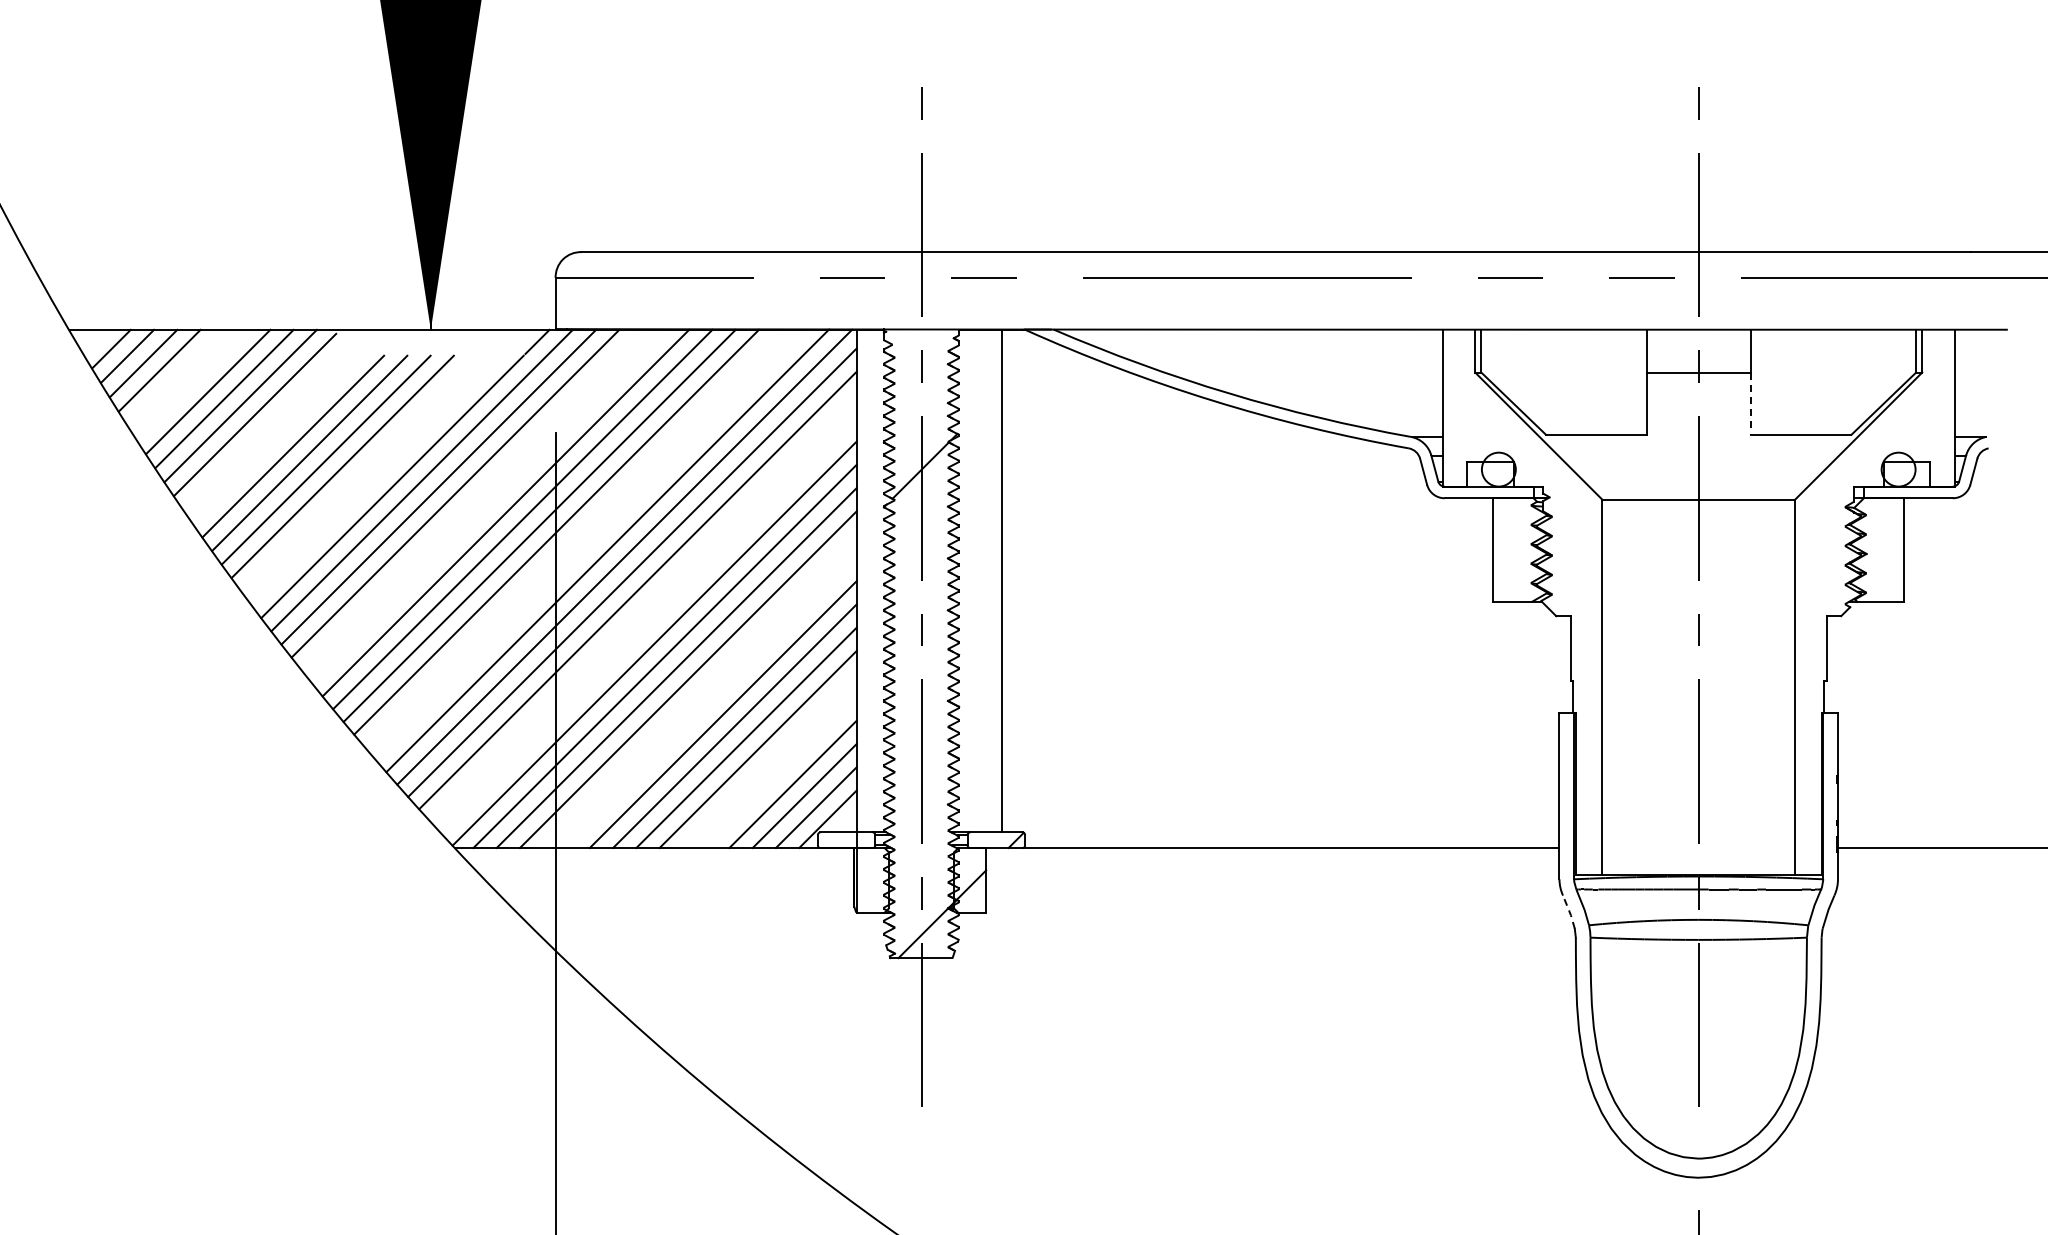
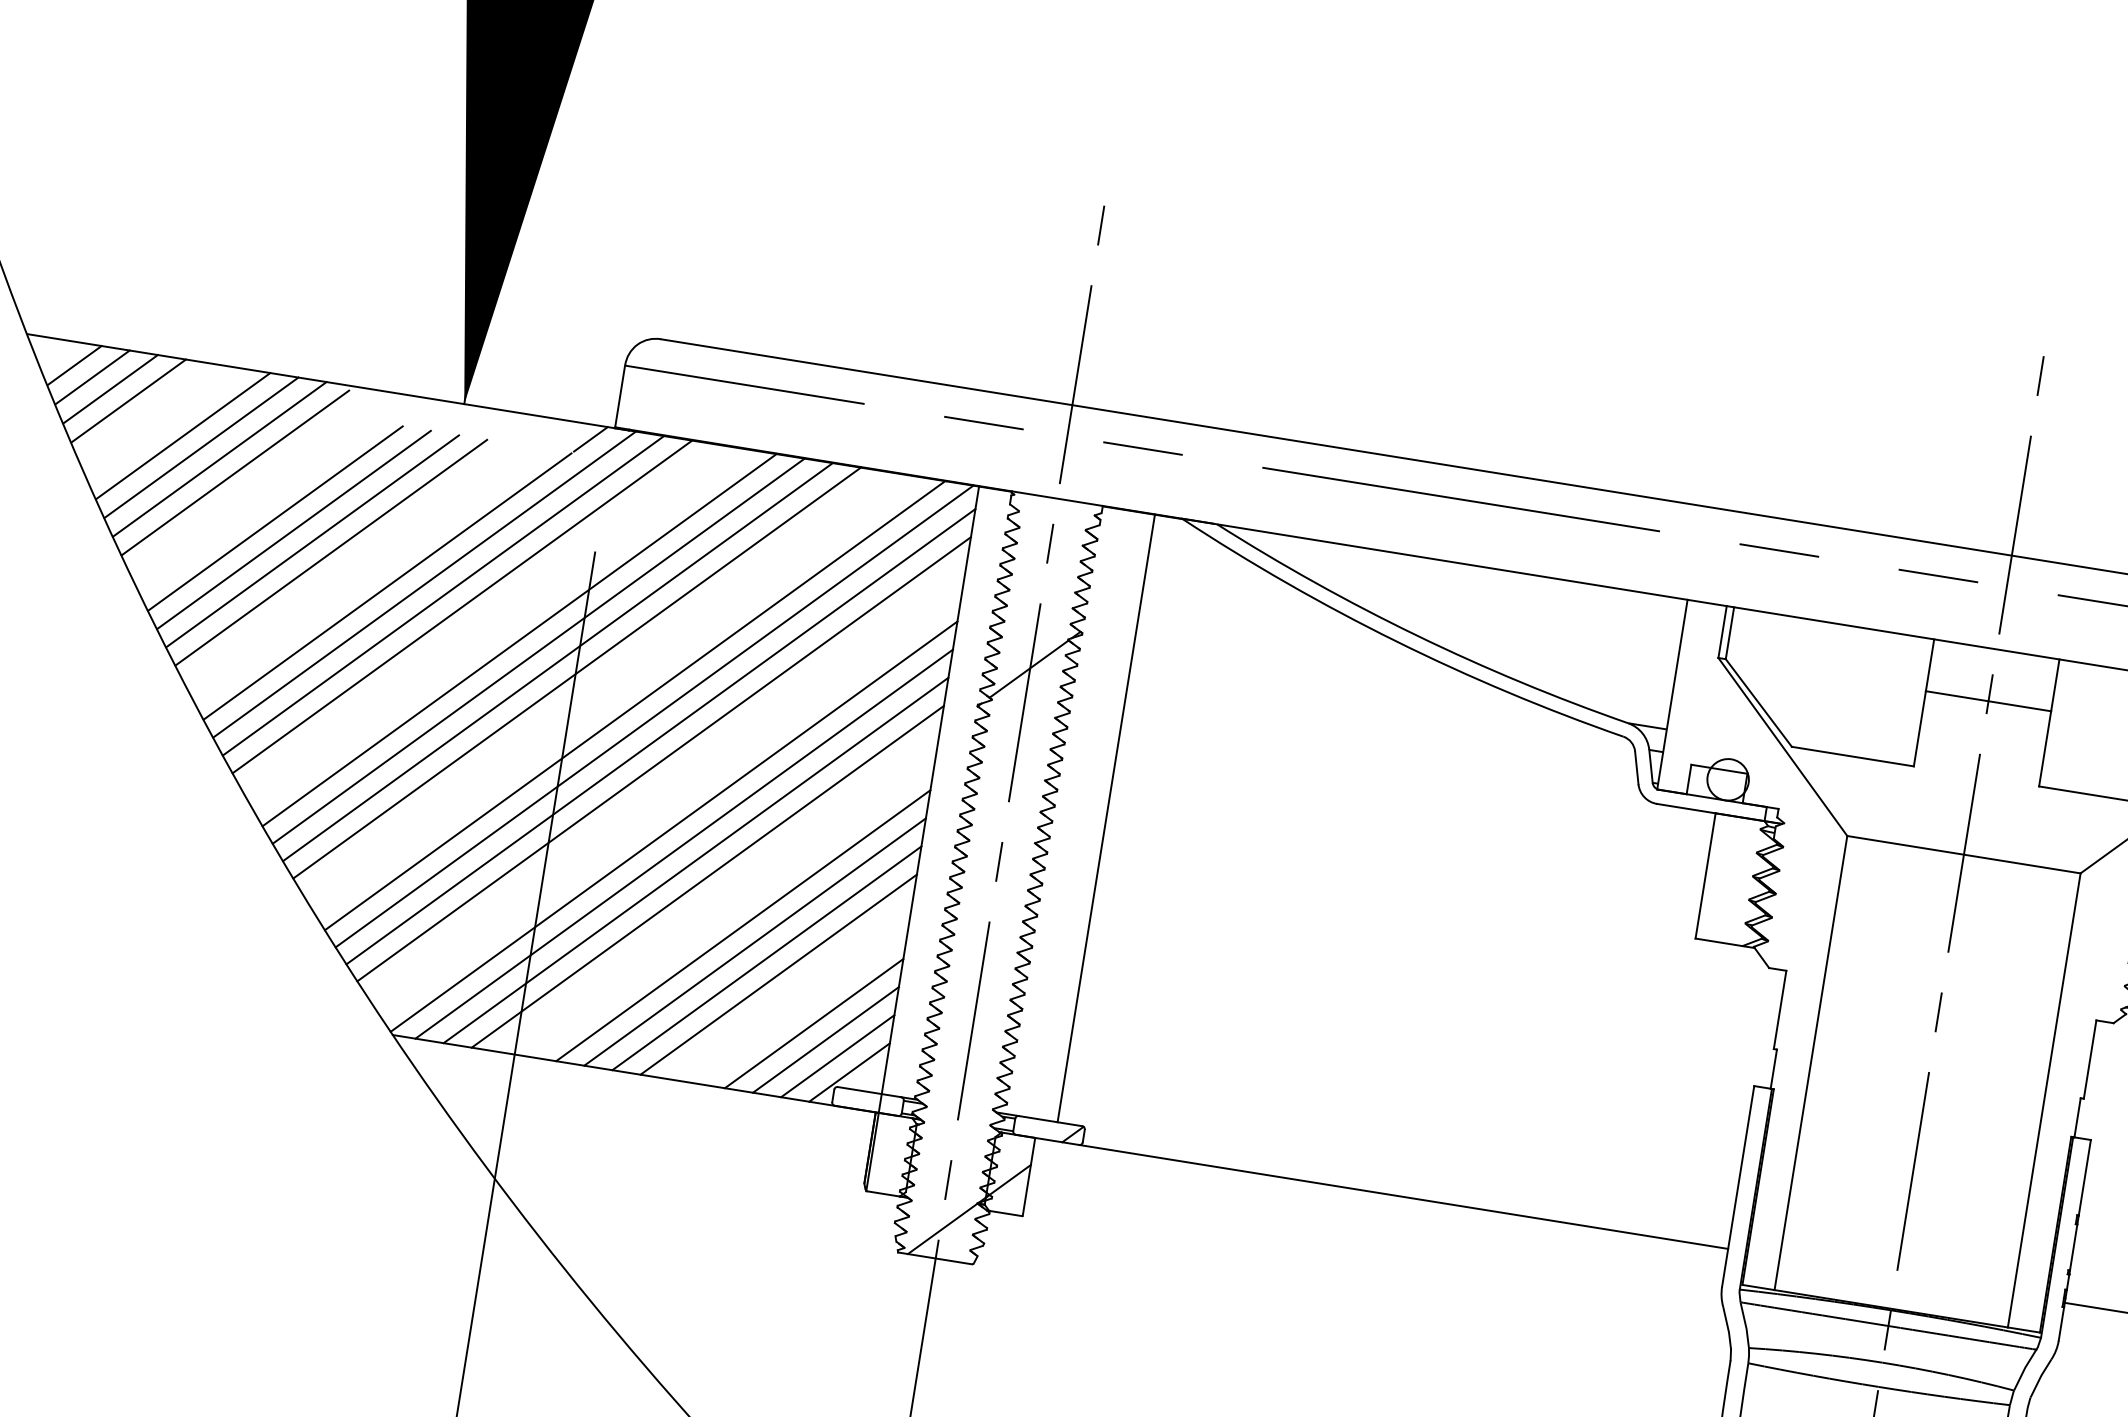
line: (1750, 404) -> (2044, 749), dashed -> solid
line: (1569, 911) -> (1727, 1327), dashed -> solid

